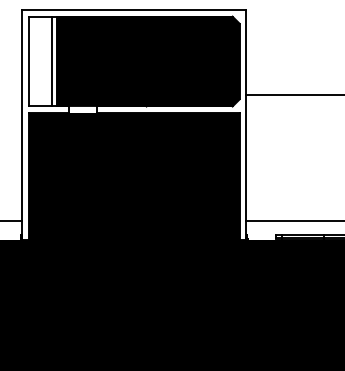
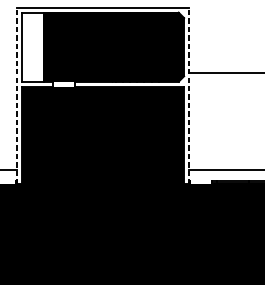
line: (52, 61) -> (40, 47), removed
line: (22, 125) -> (17, 96), solid -> dashed
line: (245, 125) -> (188, 96), solid -> dashed

